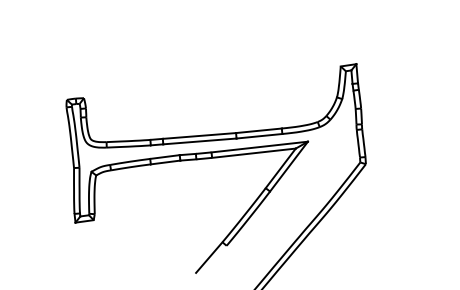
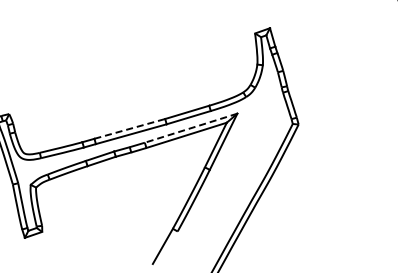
line: (199, 135) -> (129, 128), solid -> dashed
line: (259, 147) -> (190, 128), solid -> dashed

